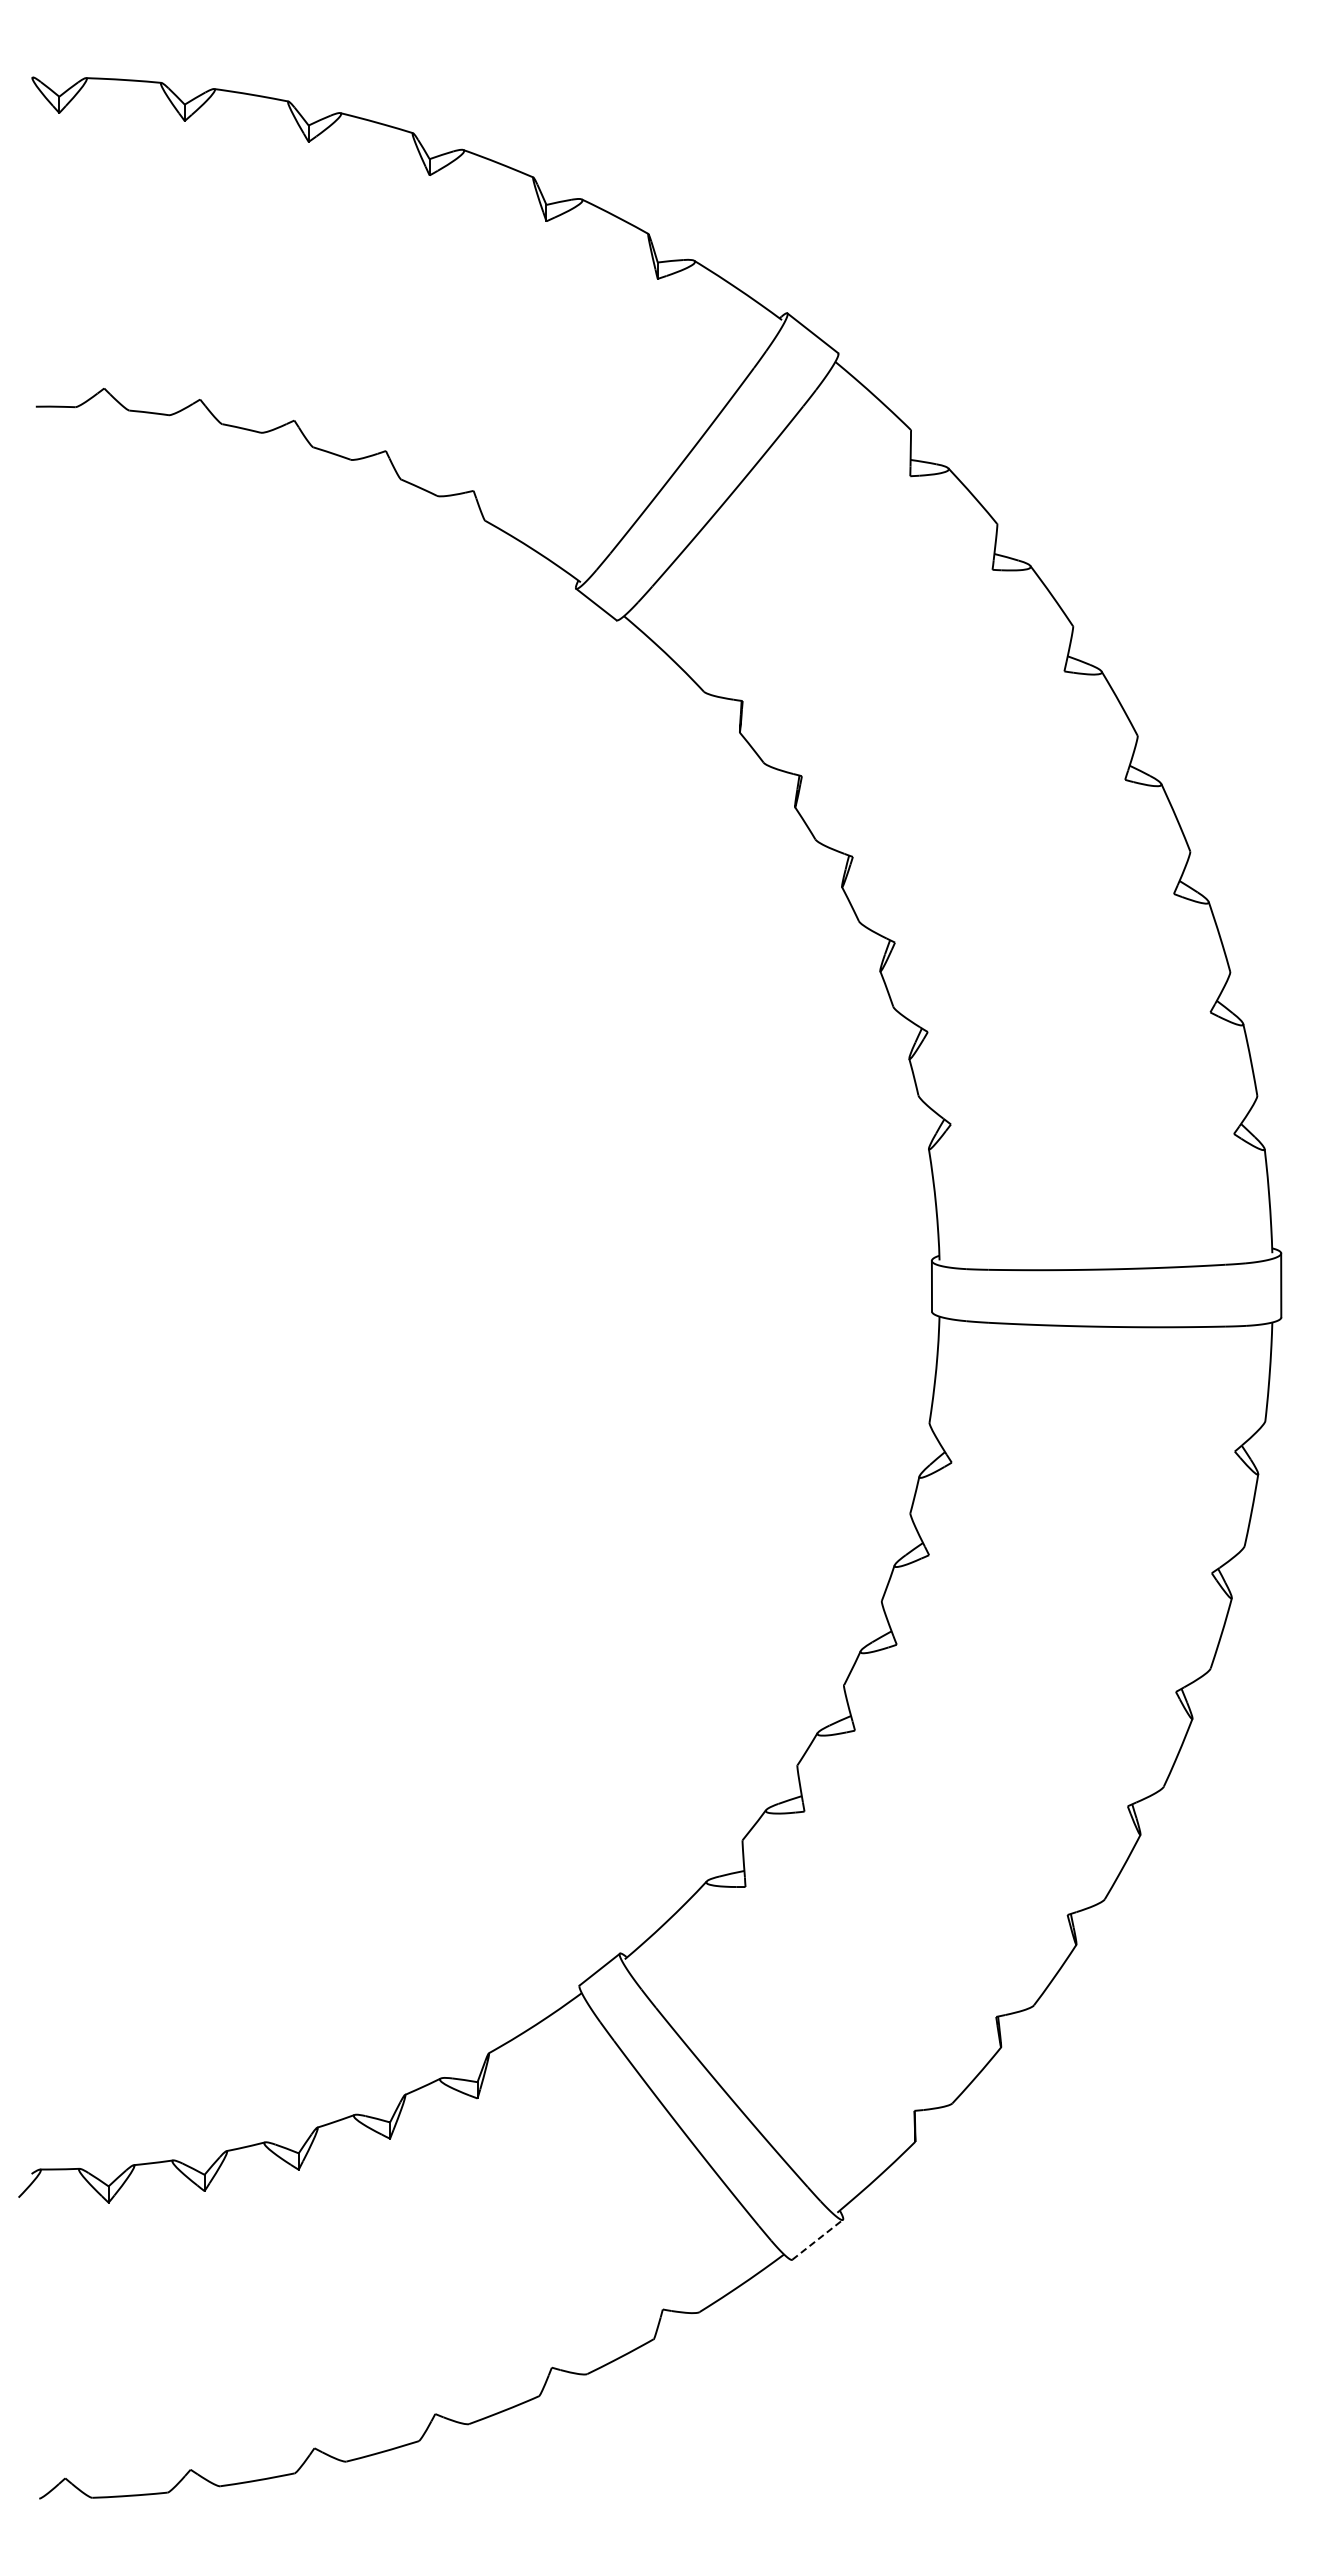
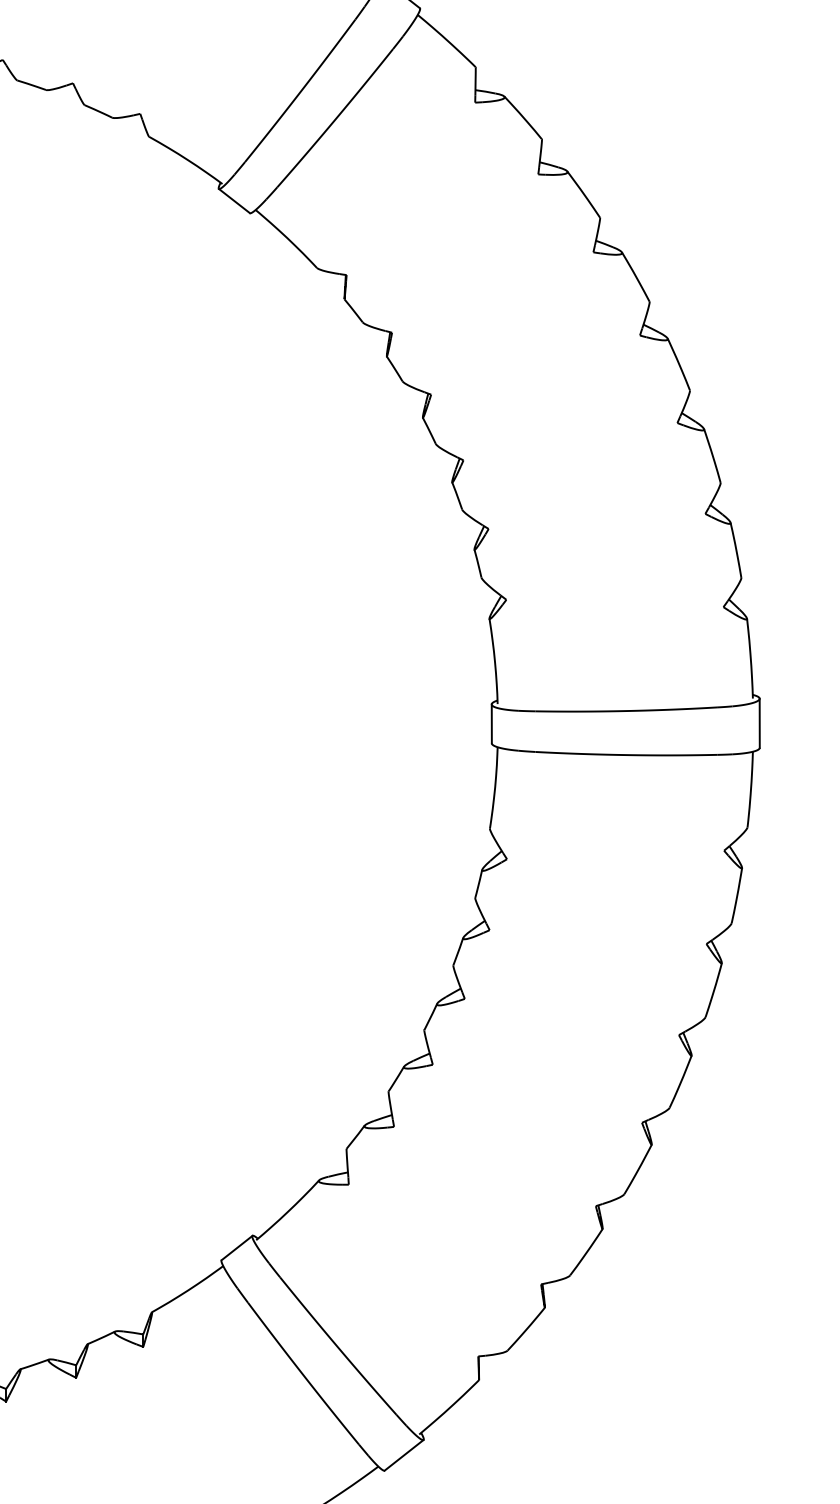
line: (817, 2239) -> (404, 1455), dashed -> solid

